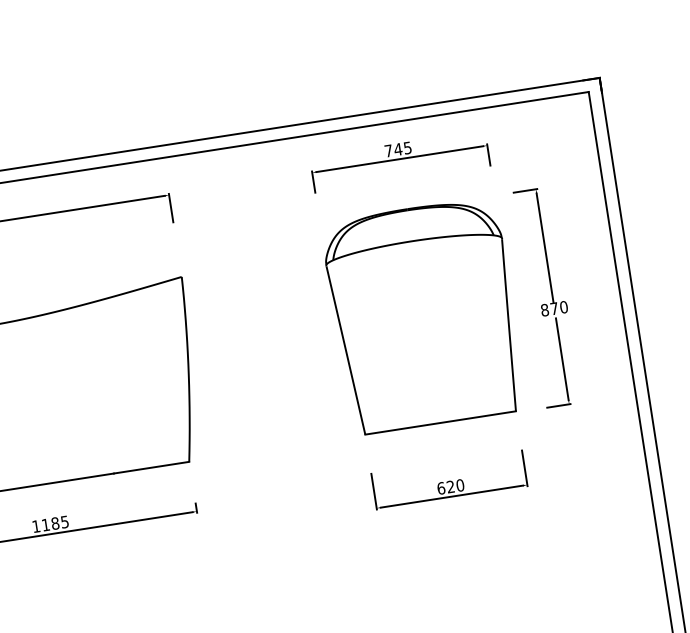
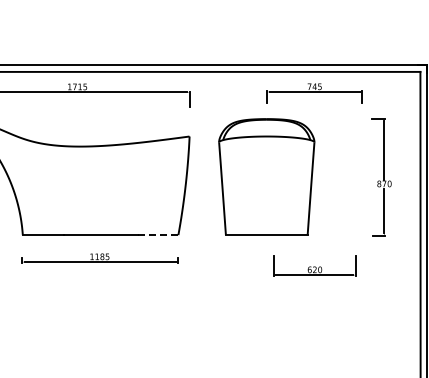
part: (423, 314) -> (266, 176), moved
line: (152, 468) -> (158, 235), solid -> dashed

